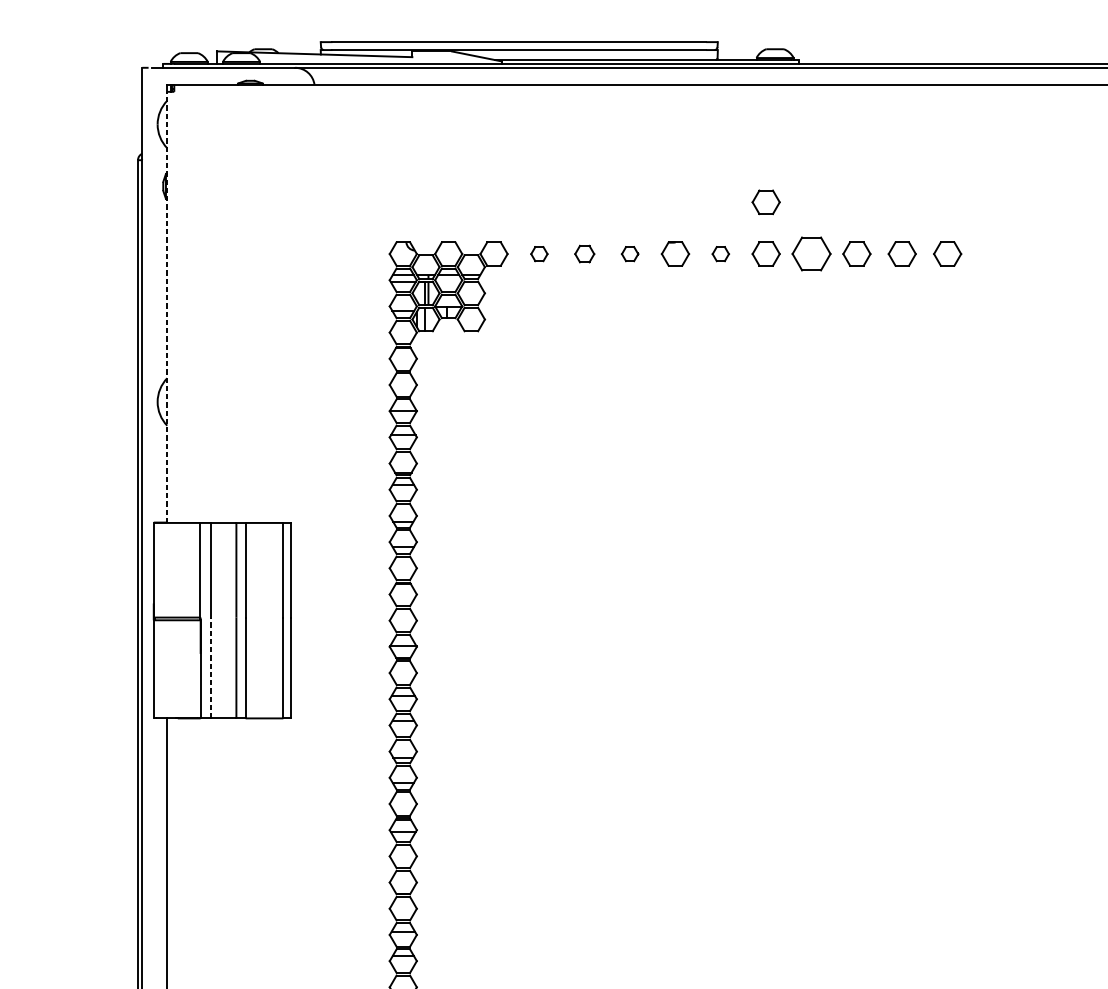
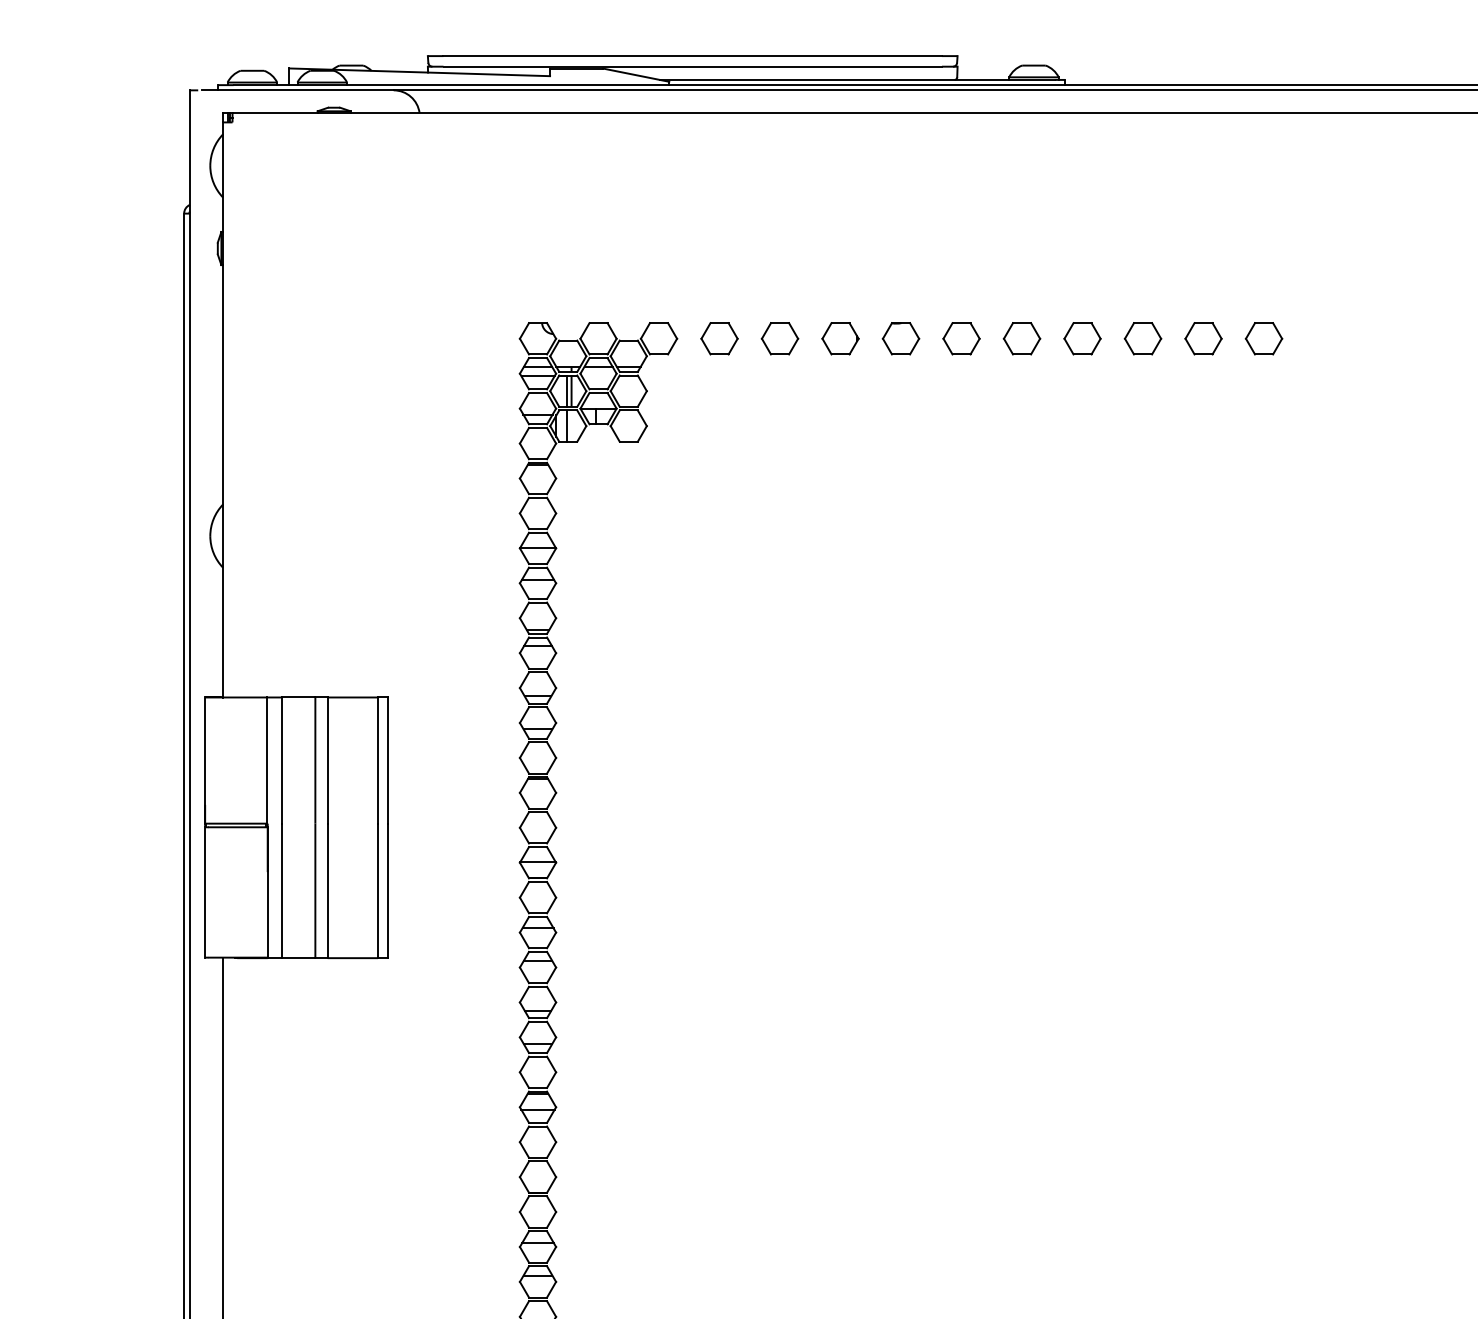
part: (765, 202) -> (1021, 269), removed
part: (539, 253) -> (719, 338), size x1.67
part: (584, 253) -> (779, 338), size x1.43
part: (630, 253) -> (840, 338), size x1.67
part: (720, 253) -> (961, 338), size x1.67
part: (811, 253) -> (1082, 338), size x0.71
line: (167, 307) -> (223, 410), dashed -> solid
line: (211, 667) -> (281, 890), dashed -> solid

